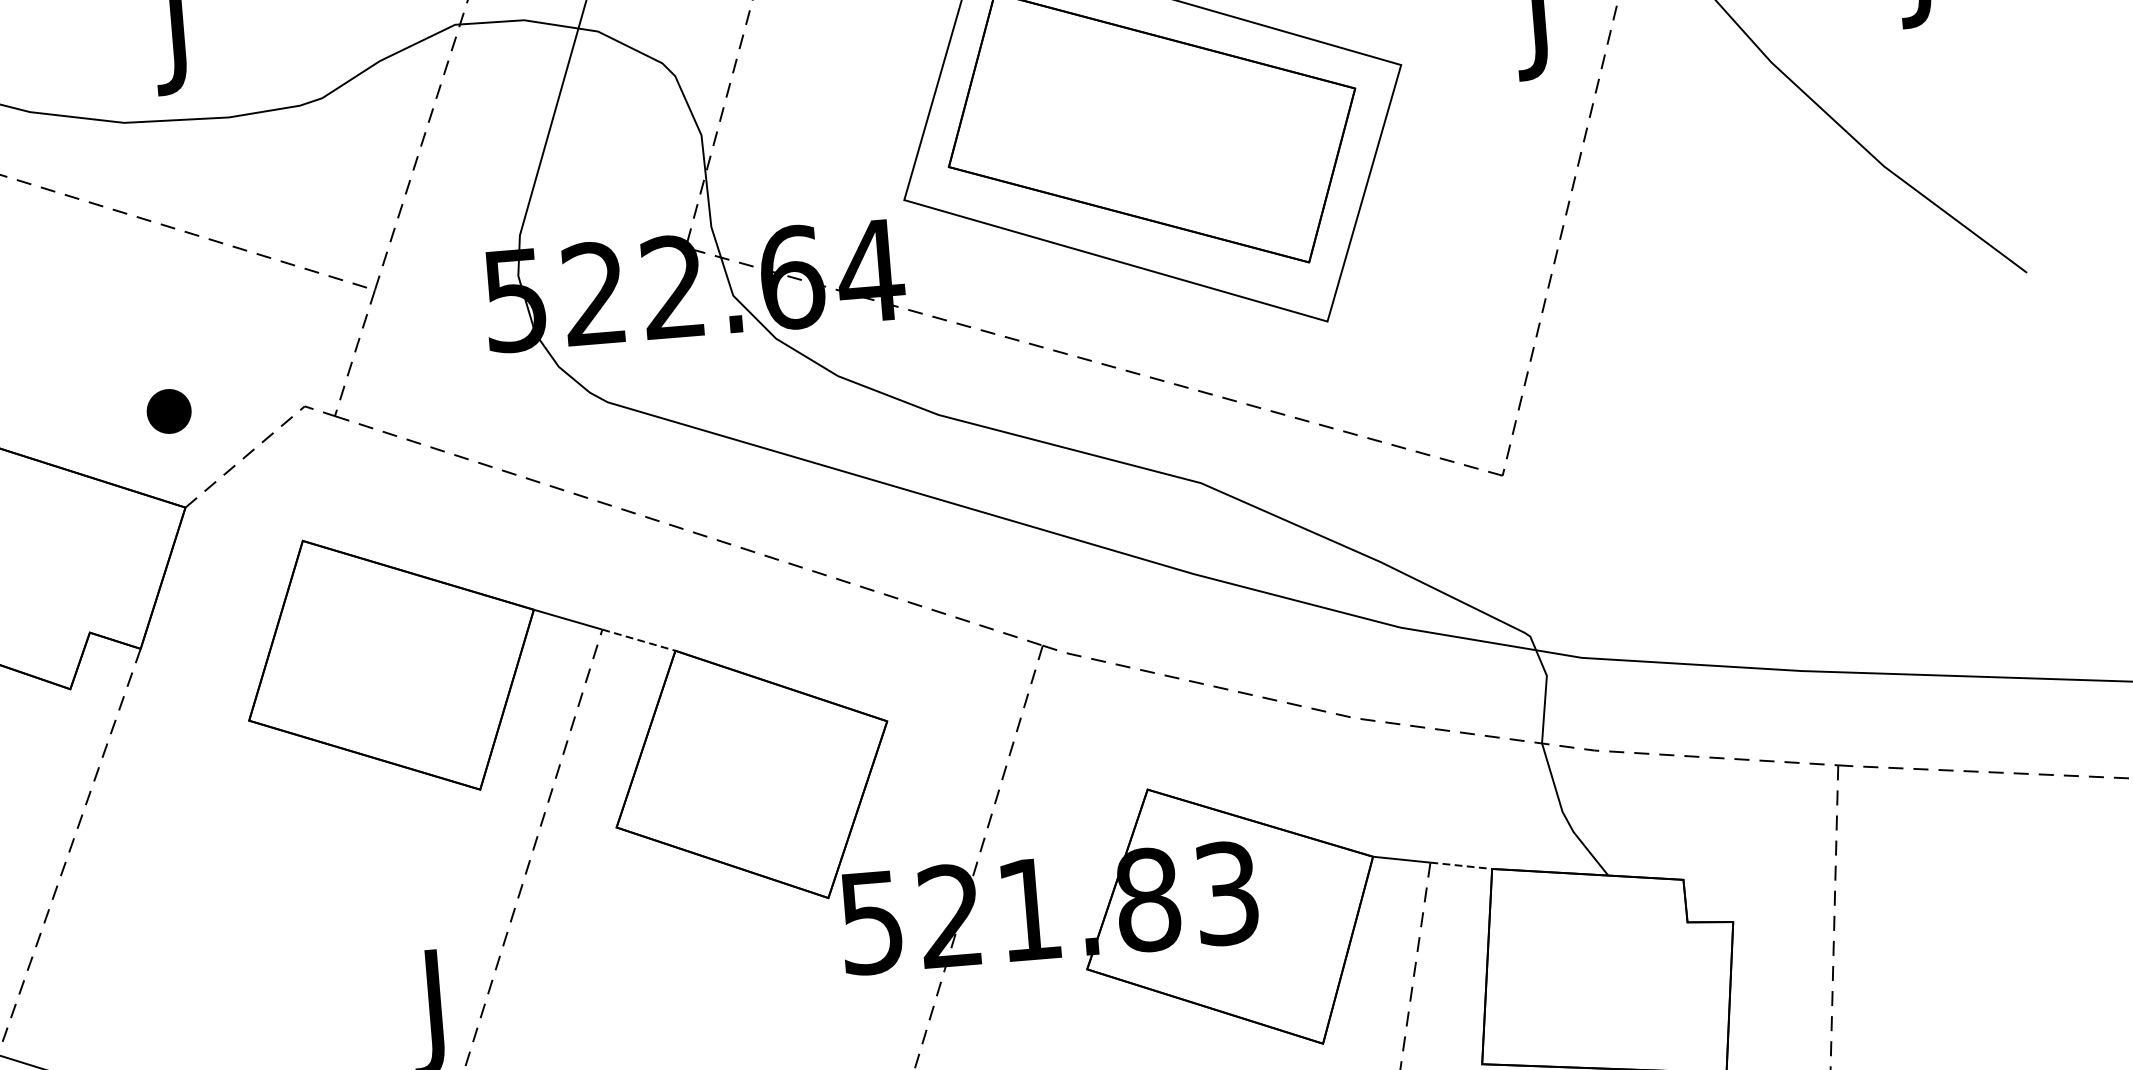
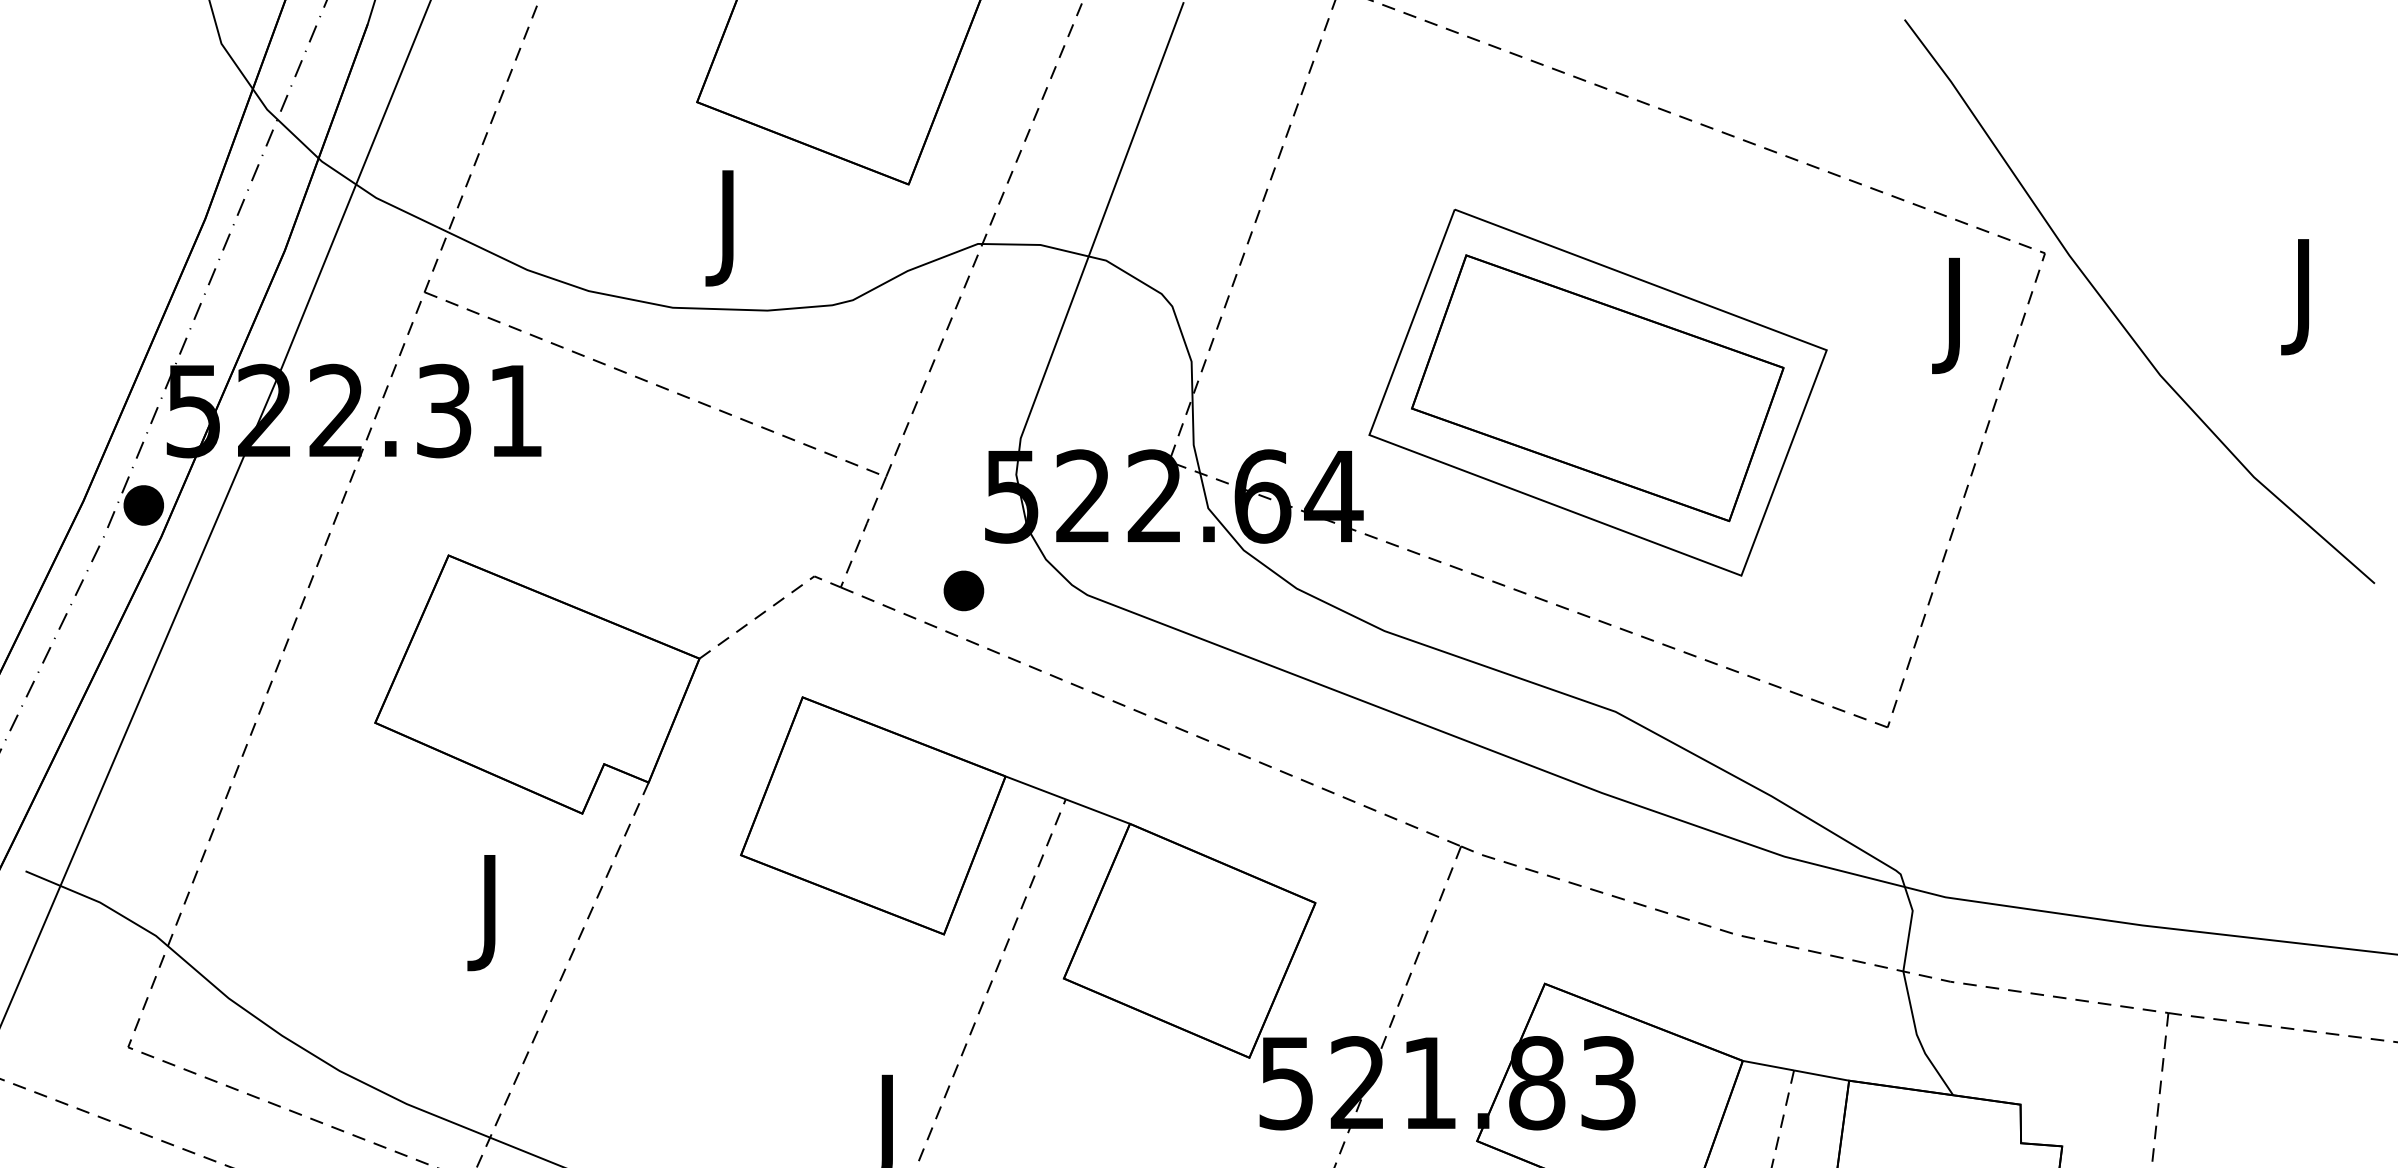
part: (168, 411) -> (963, 590), moved
line: (639, 640) -> (1098, 811), dashed -> solid
line: (1462, 865) -> (1822, 1075), dashed -> solid

